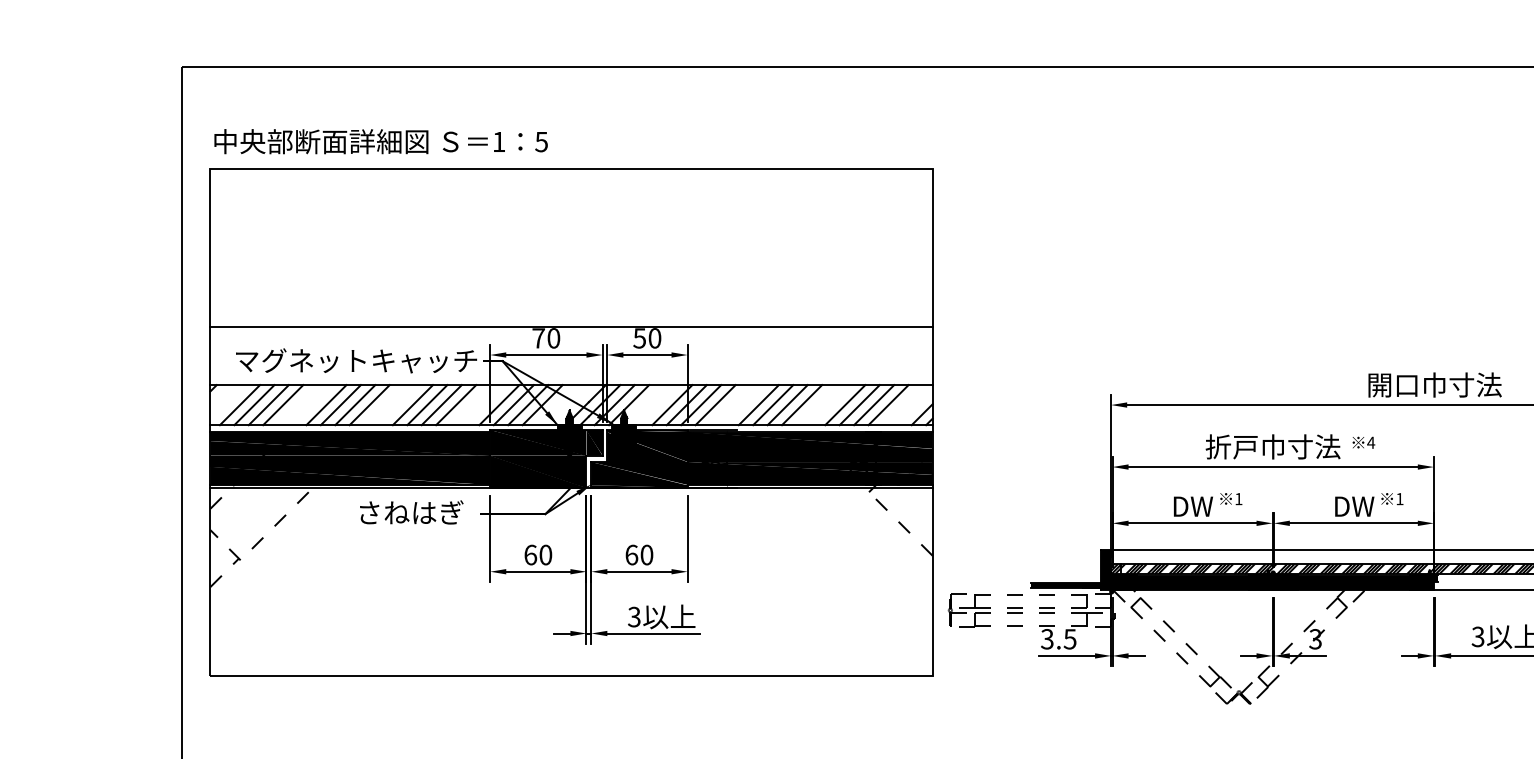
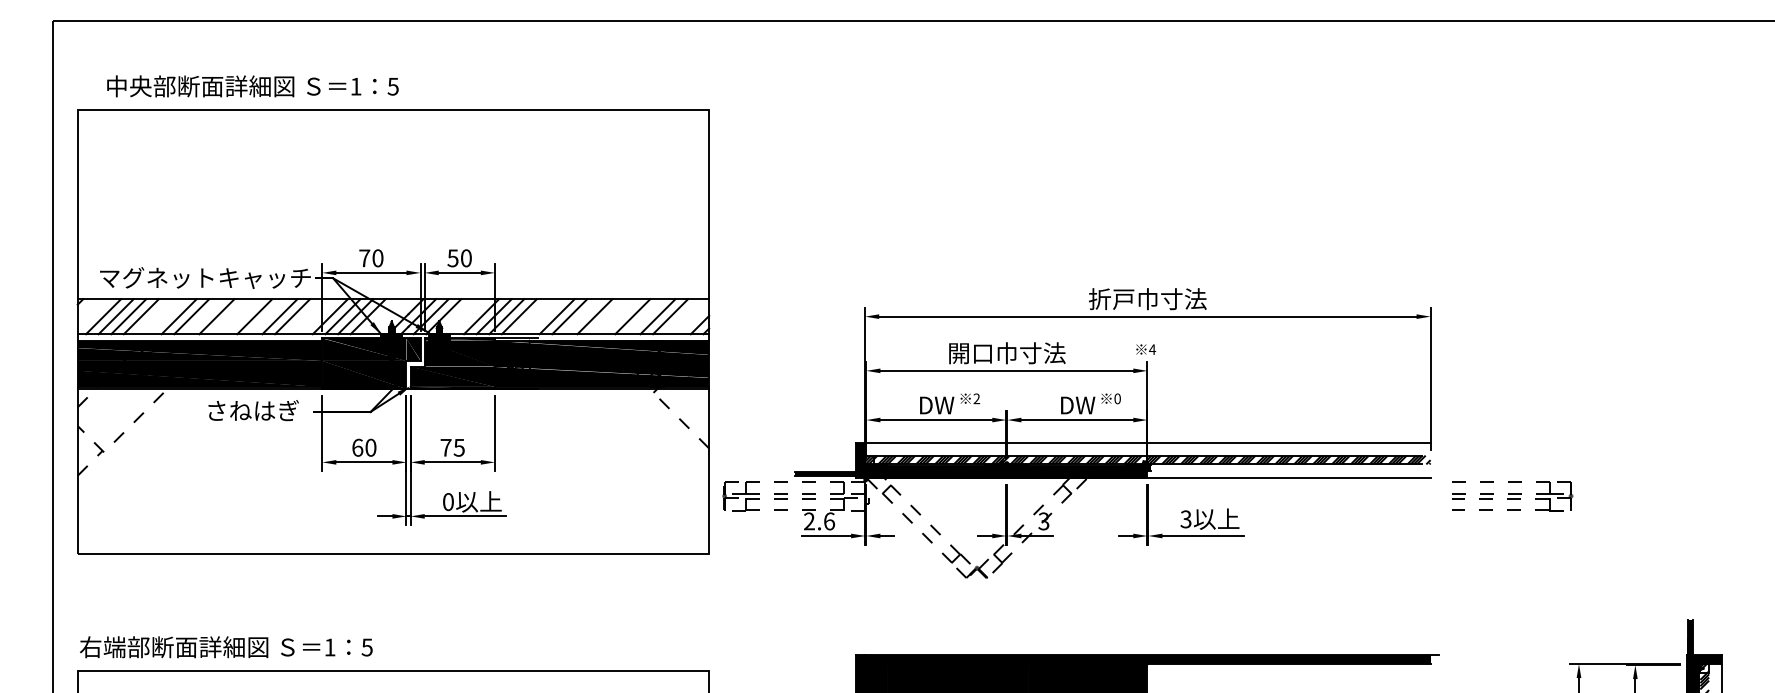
text: (380, 141) -> (252, 86), moved
line: (571, 327) -> (393, 248), removed
text: (1392, 384) -> (1111, 298), 開口巾寸法 -> 折戸巾寸法
line: (354, 404) -> (203, 316), removed
line: (426, 404) -> (266, 316), removed
line: (786, 404) -> (581, 316), removed
line: (858, 404) -> (644, 316), removed
text: (1364, 442) -> (1146, 349), moved
text: (1231, 447) -> (970, 353), 折戸巾寸法 -> 開口巾寸法
text: (1238, 498) -> (976, 398), 1 -> 2
text: (1399, 498) -> (1117, 398), 1 -> 0
text: (639, 554) -> (452, 447), 60 -> 75
text: (633, 616) -> (447, 501), 3 -> 0
text: (1057, 639) -> (818, 521), 3.5 -> 2.6

